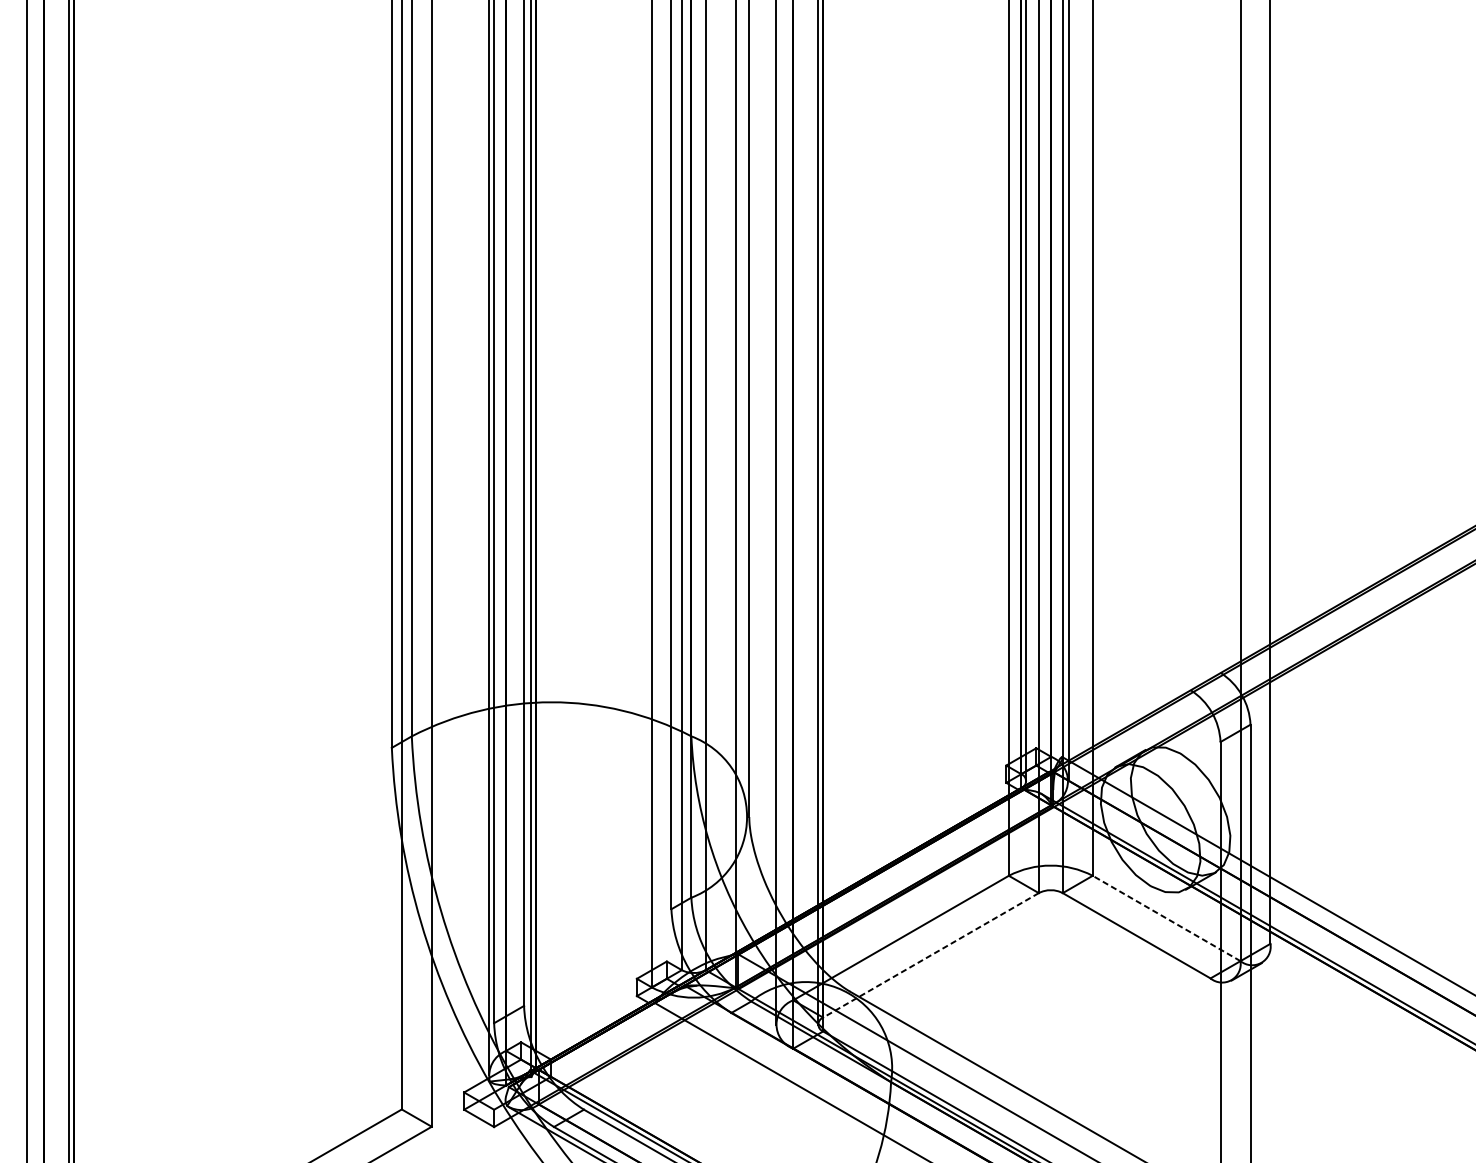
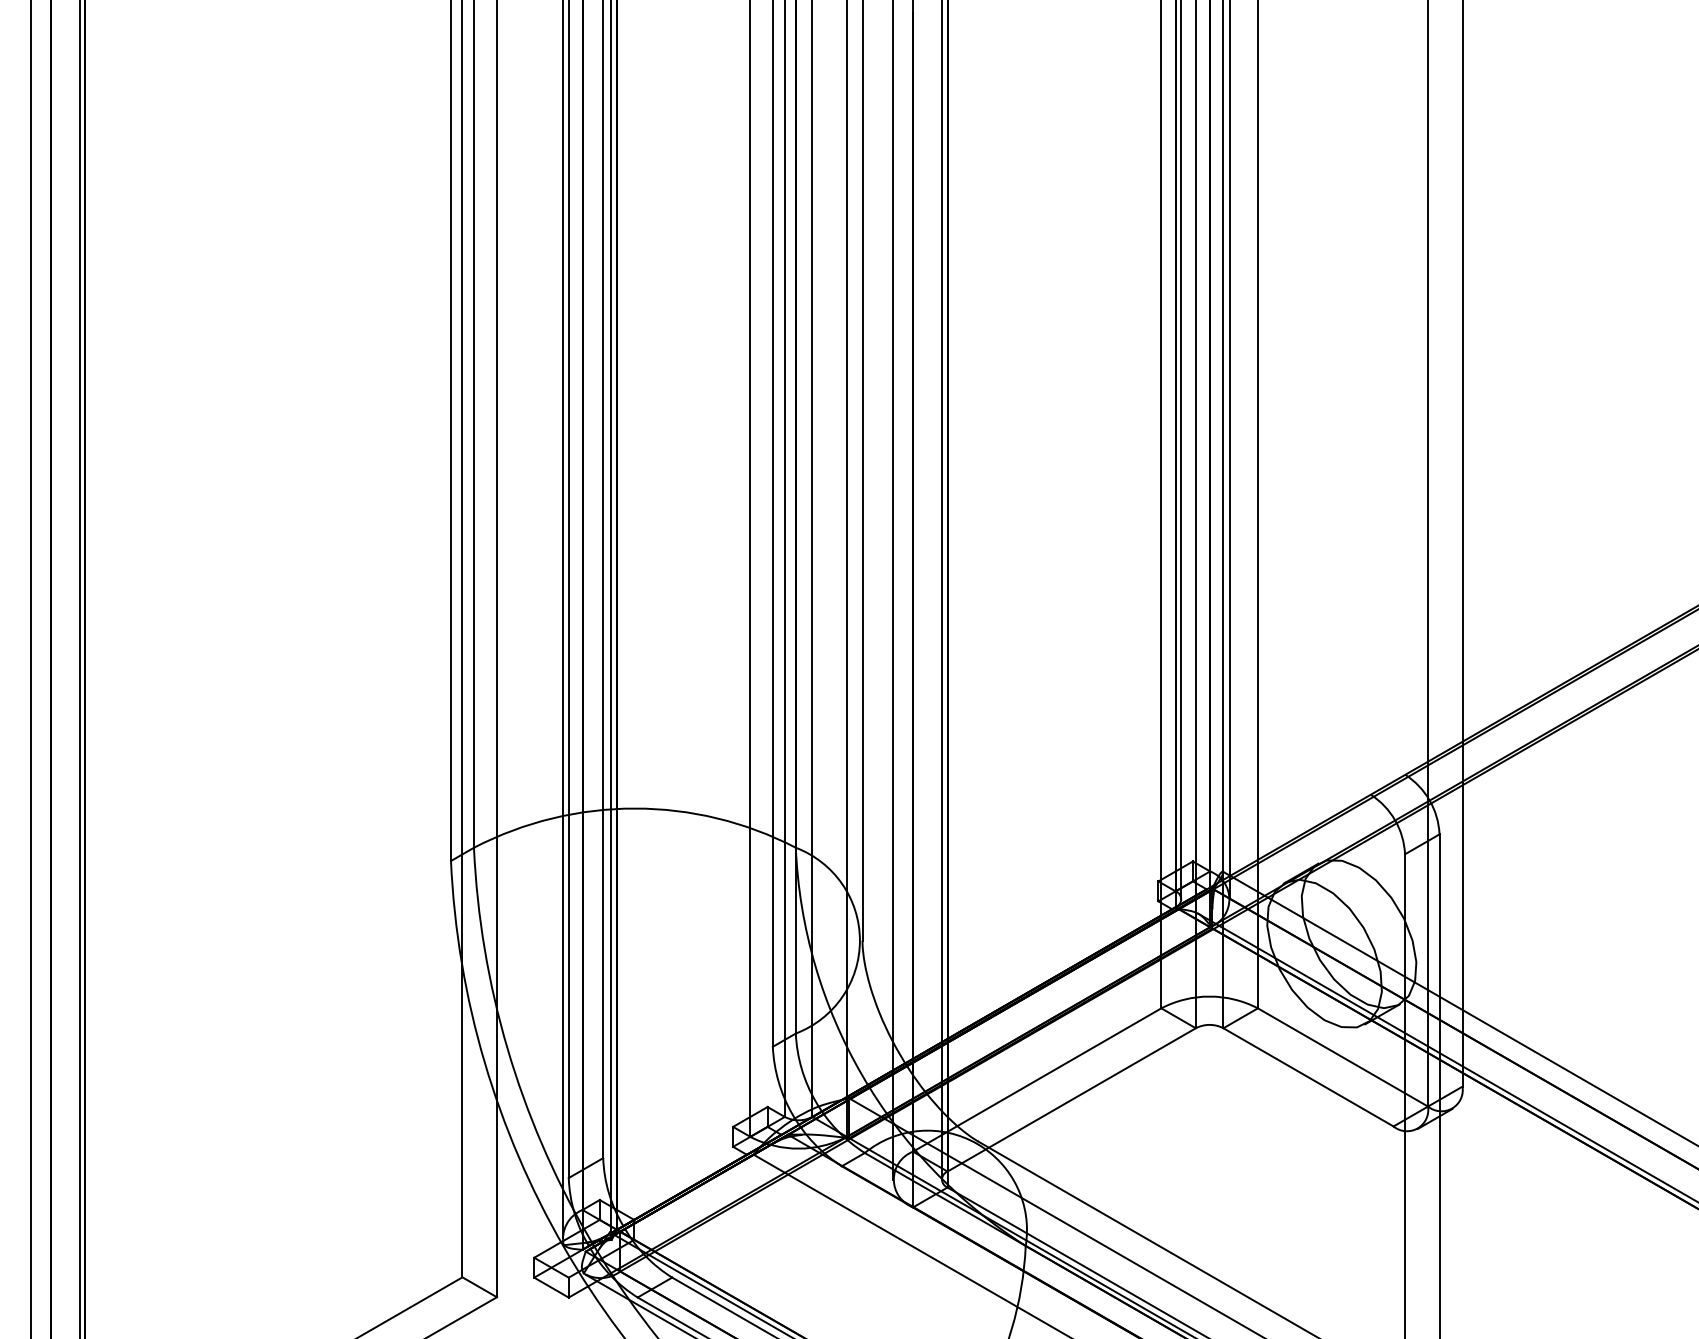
line: (1166, 918) -> (1342, 1057), dashed -> solid
line: (930, 955) -> (1071, 1100), dashed -> solid

